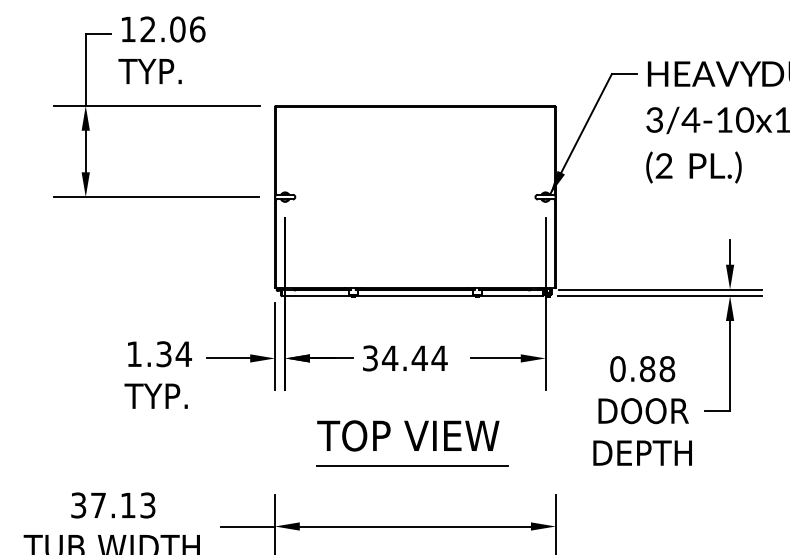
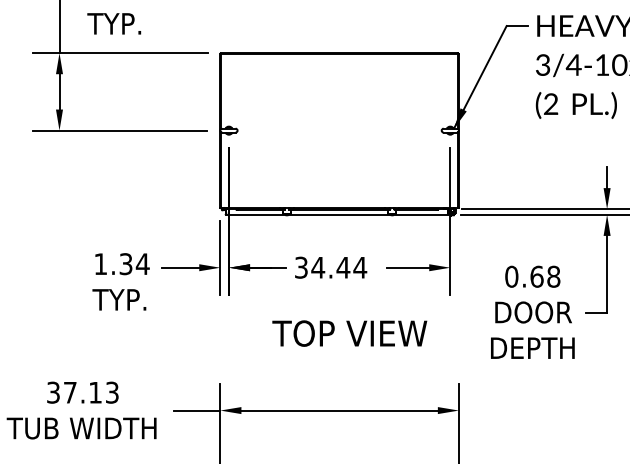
text: (647, 368) -> (536, 276), 0.88 -> 0.68
text: (408, 435) -> (349, 333), moved
line: (412, 465) -> (337, 358), removed

